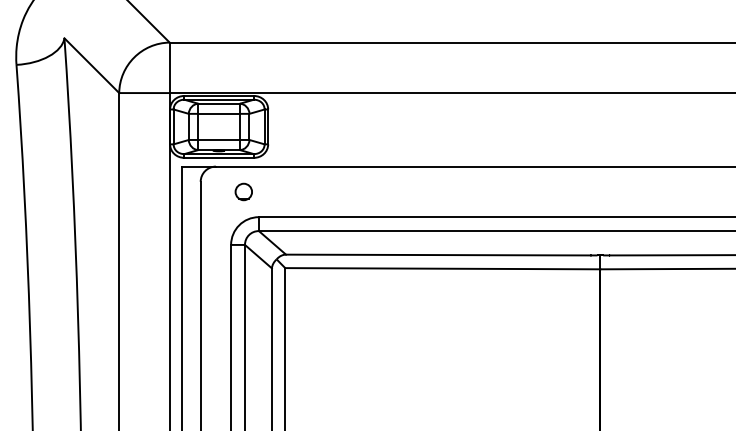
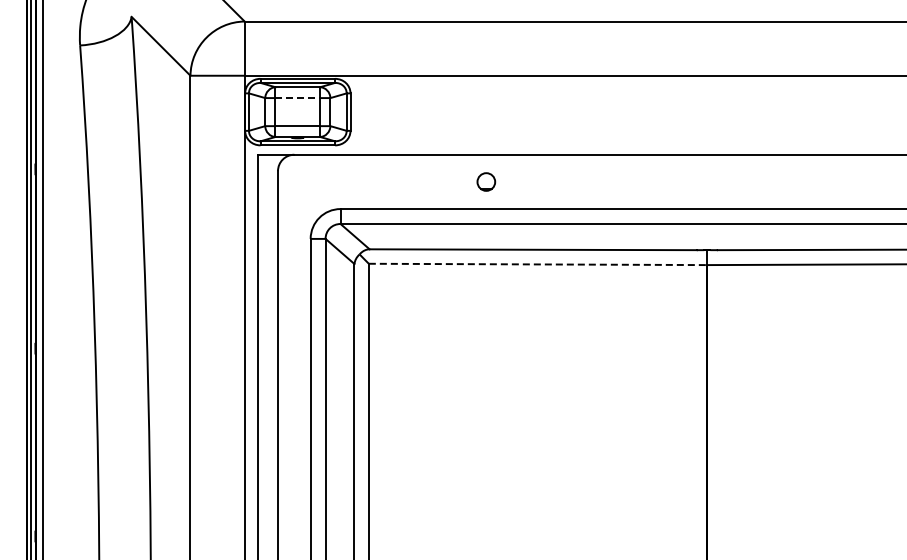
line: (219, 114) -> (298, 98), solid -> dashed
part: (243, 191) -> (486, 181), moved
line: (443, 268) -> (538, 264), solid -> dashed

